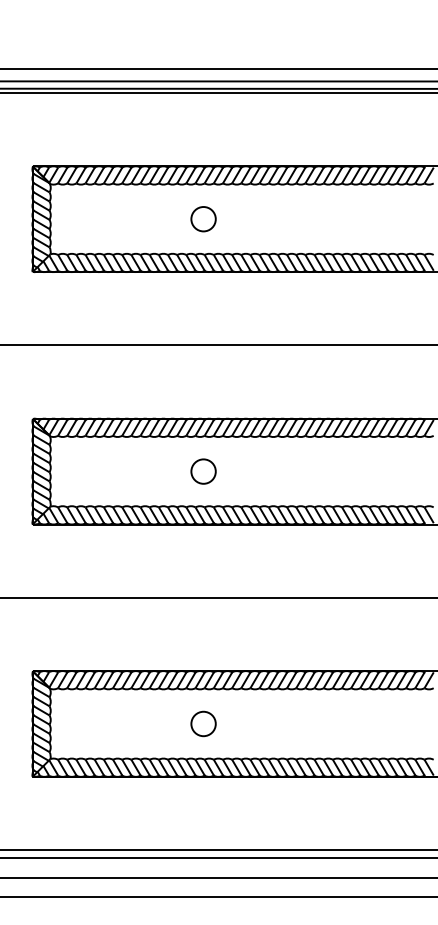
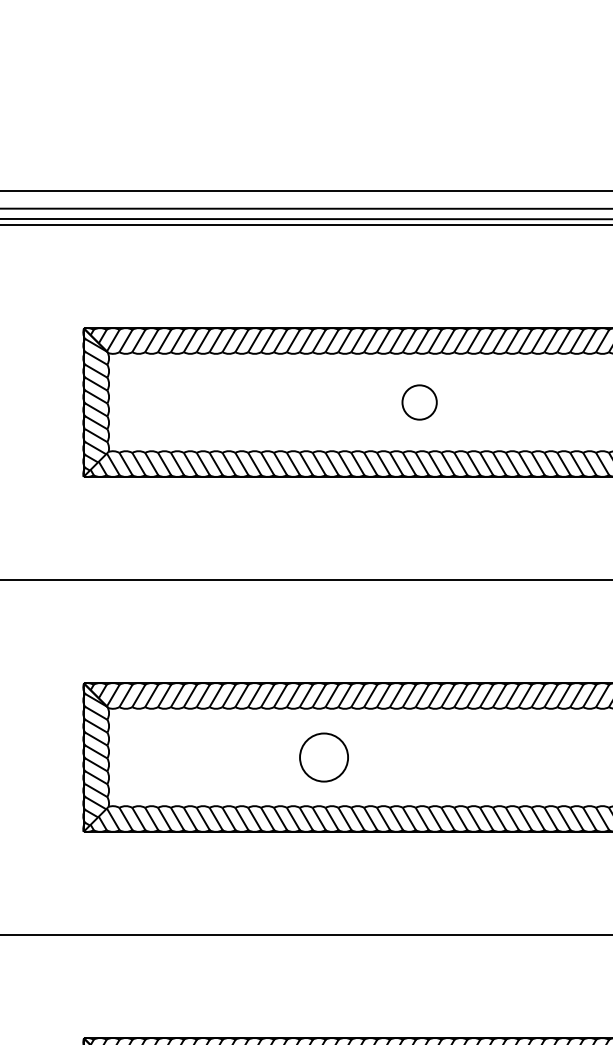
circle: (203, 219) -> (419, 402), moved
circle: (203, 471) -> (323, 757), size x1.4

